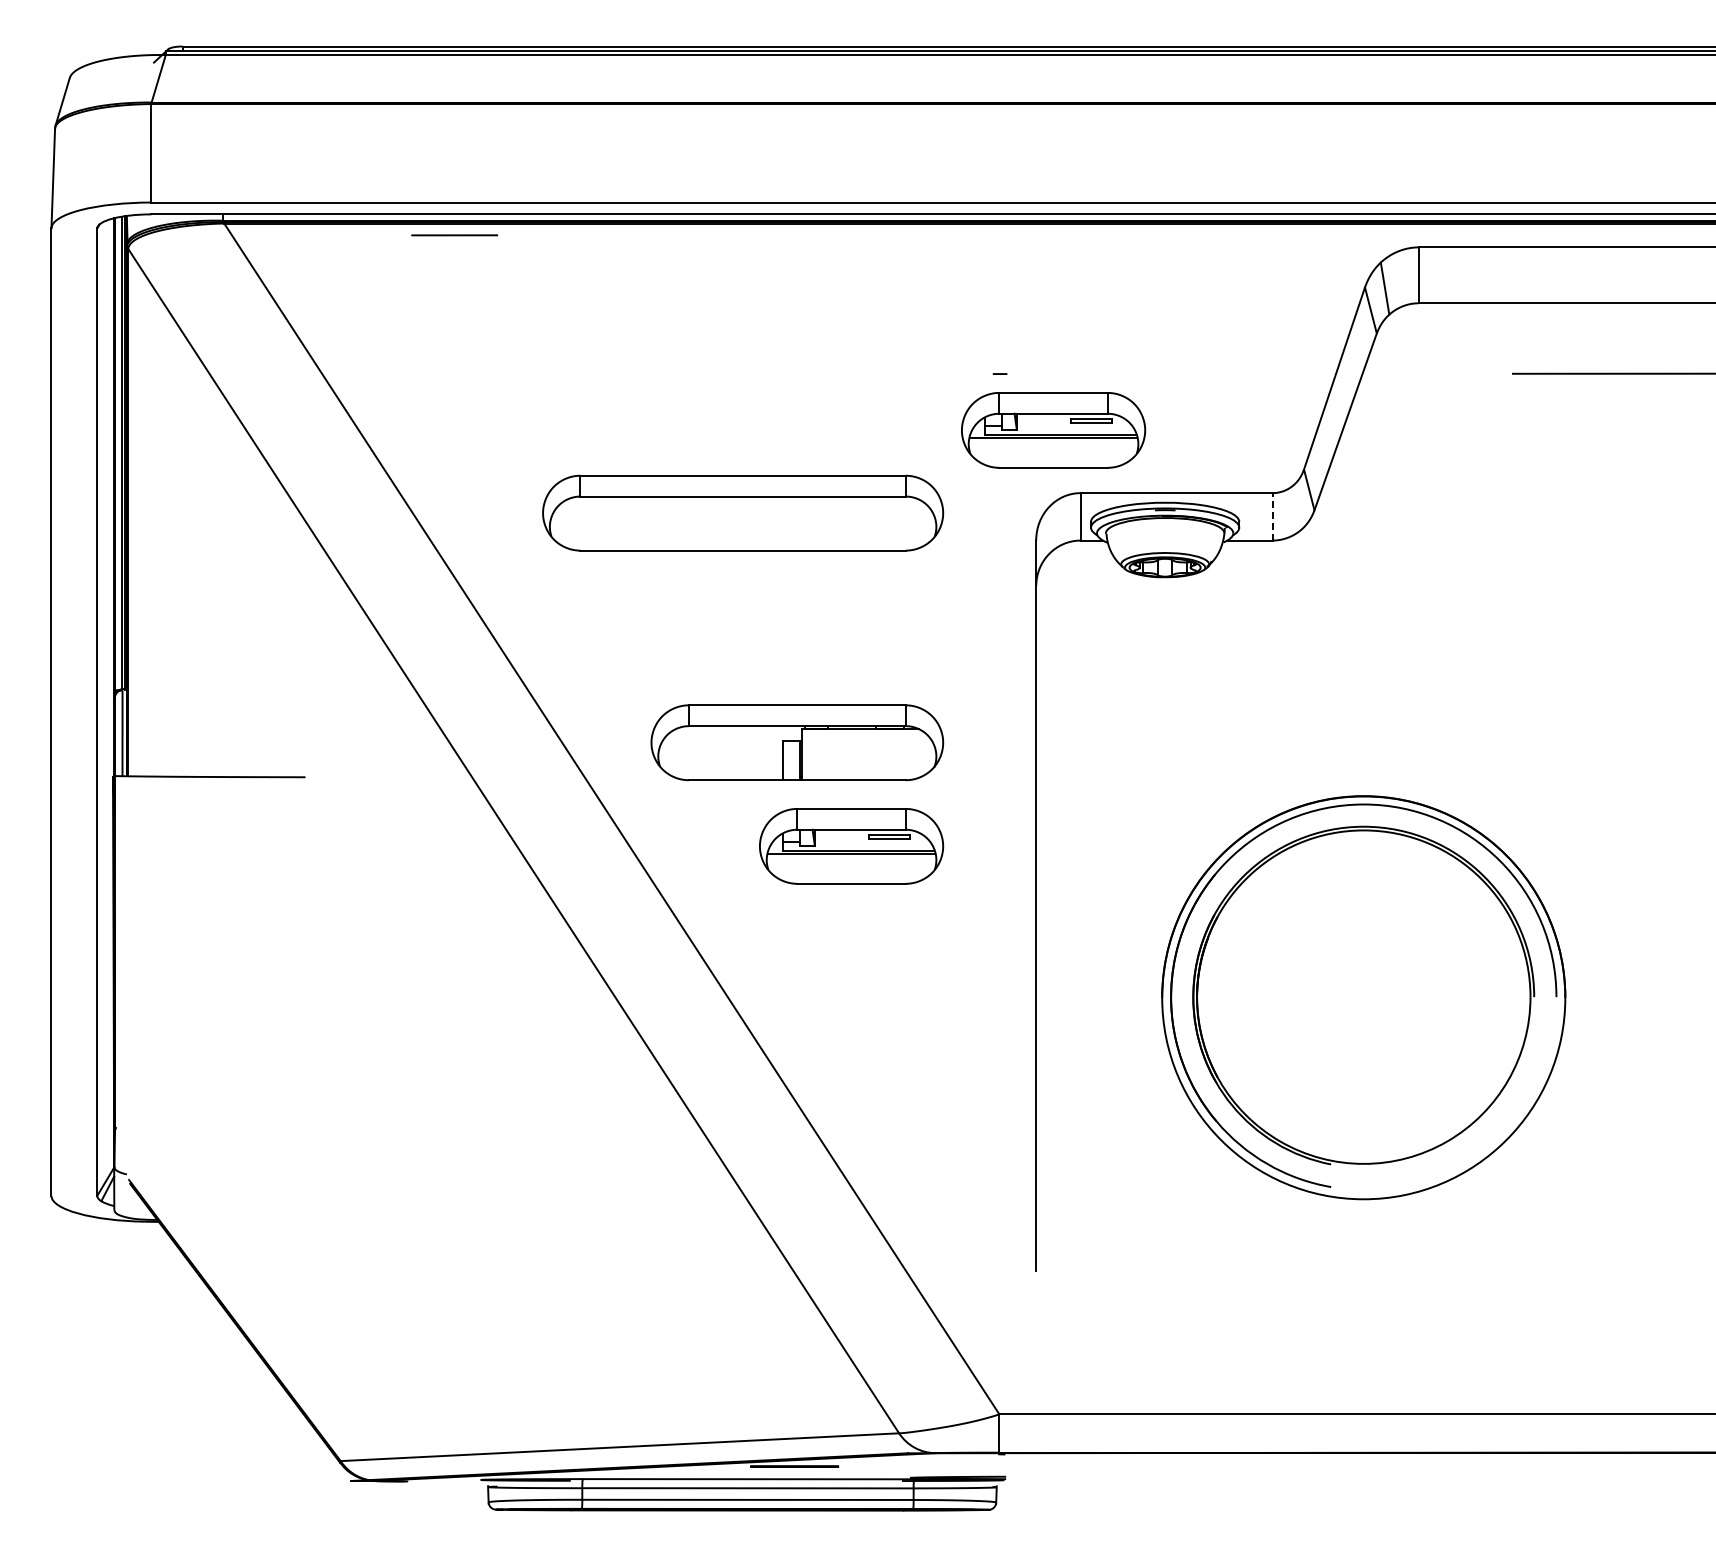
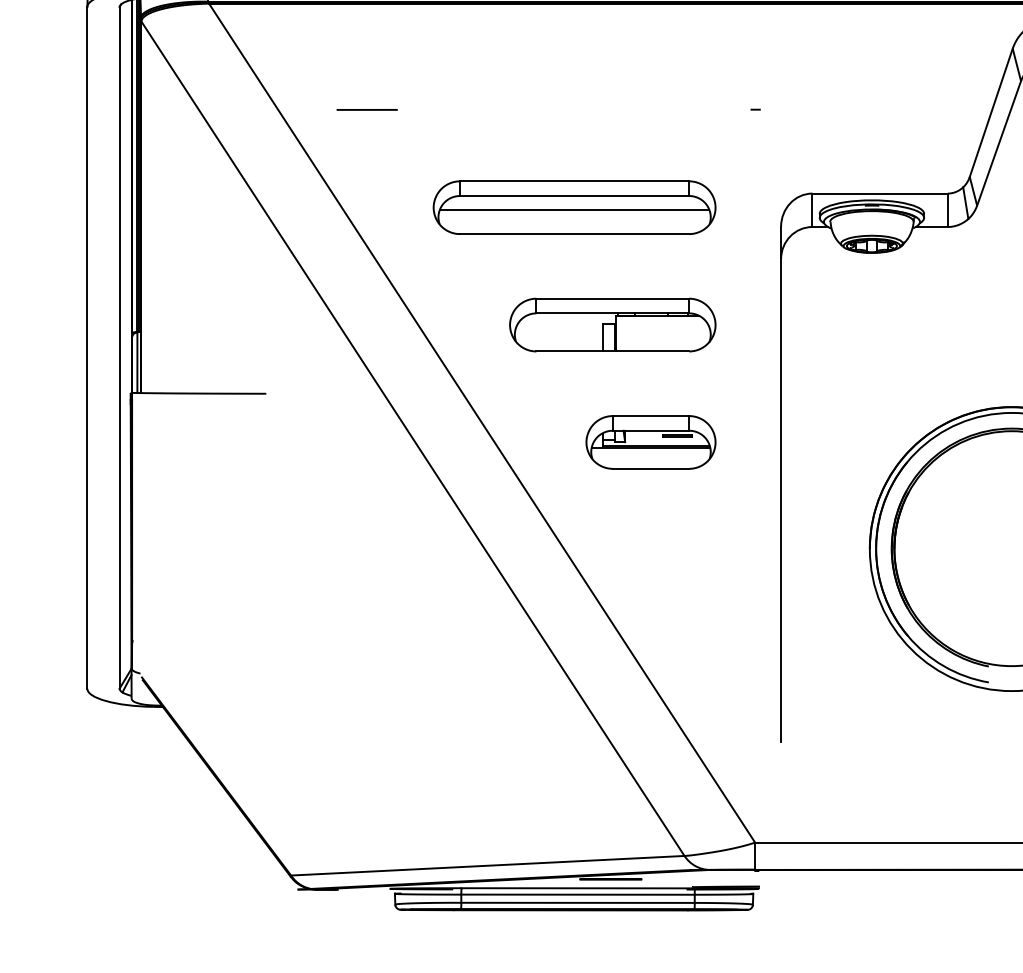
line: (454, 235) -> (367, 110), moved
part: (1053, 430) -> (793, 149), removed
line: (1298, 506) -> (965, 203), added
line: (743, 516) -> (574, 210), added
line: (1272, 516) -> (947, 210), dashed -> solid
part: (797, 742) -> (612, 324), moved

